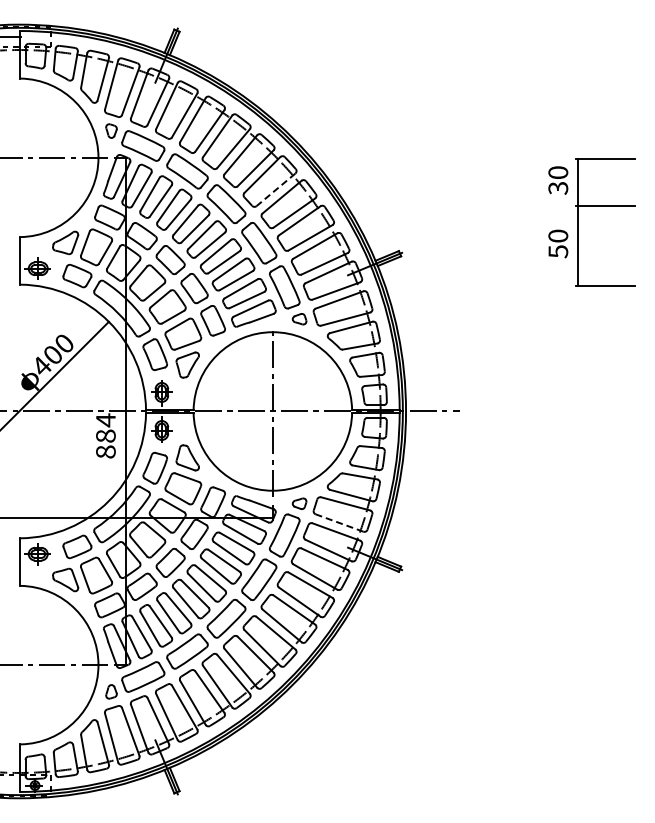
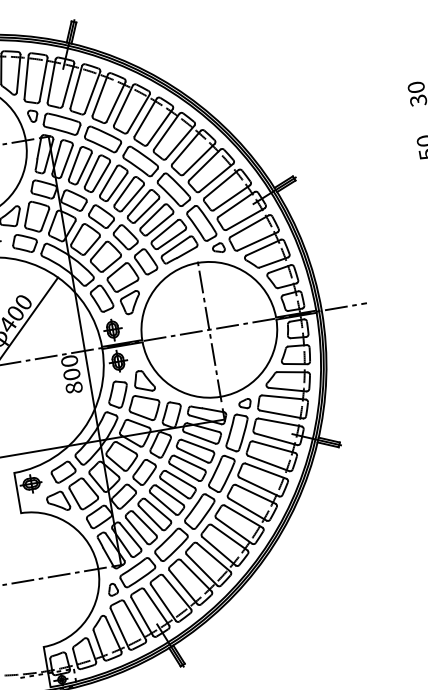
line: (275, 190) -> (180, 142), dashed -> solid
text: (105, 427) -> (70, 367), 884 -> 800
line: (339, 522) -> (281, 414), dashed -> solid

